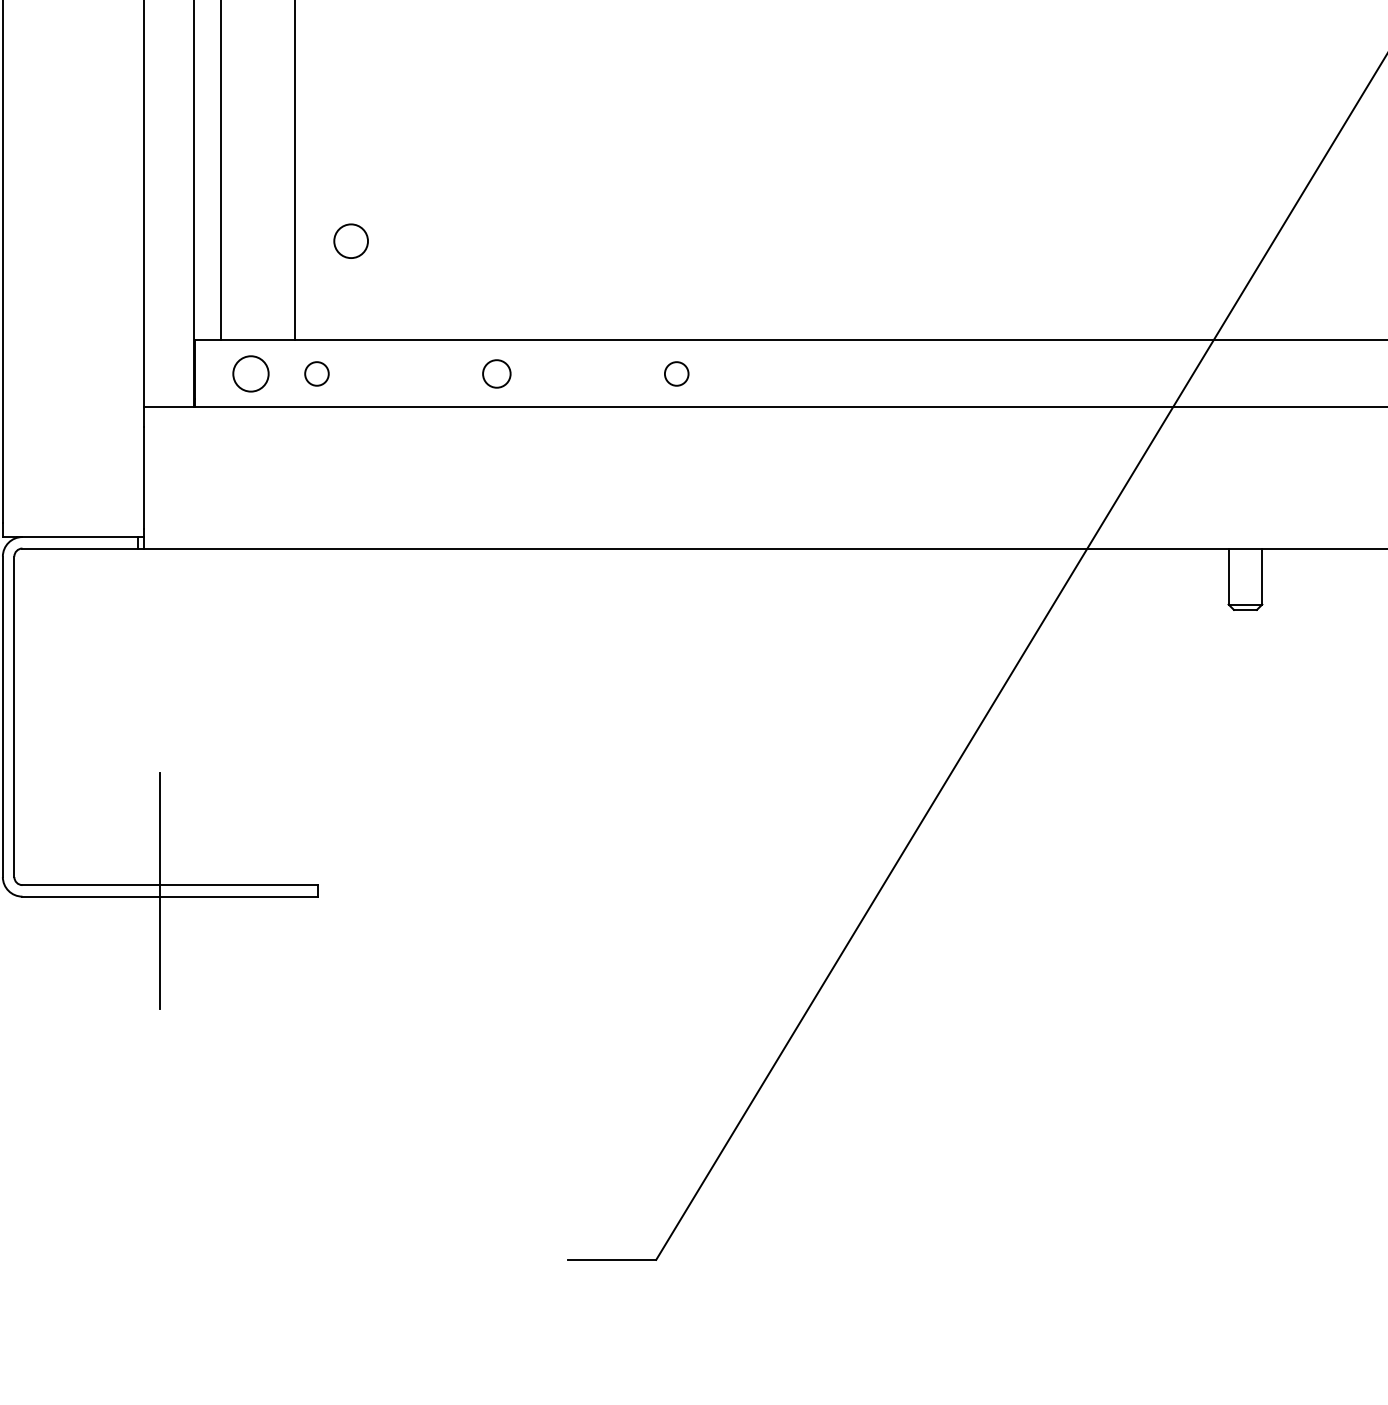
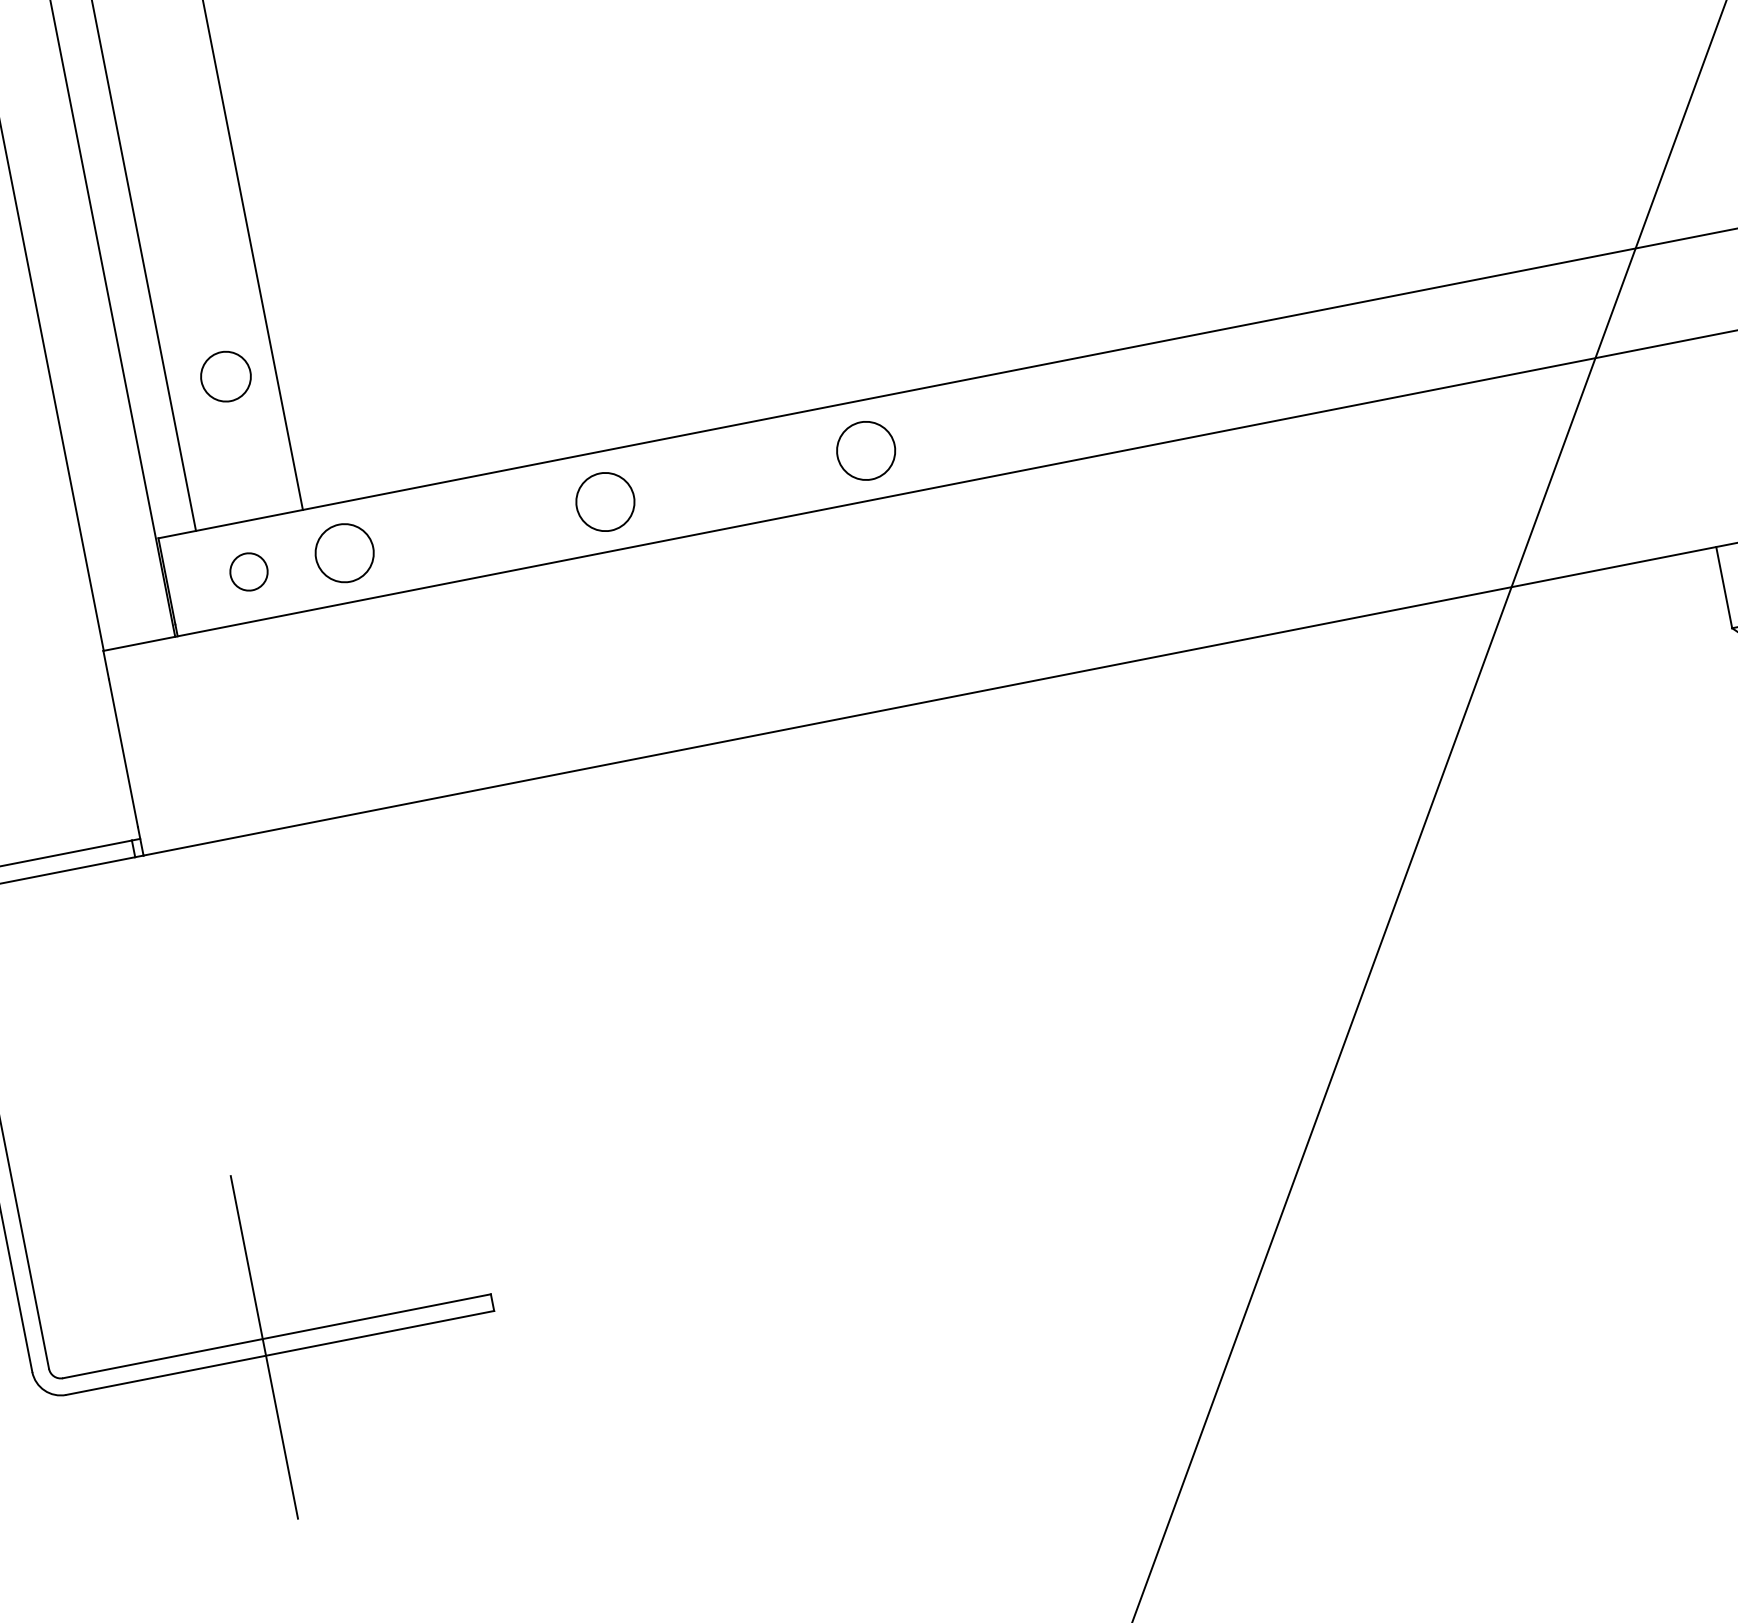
circle: (350, 240) -> (224, 375), moved
circle: (250, 373) -> (248, 571), size x0.71
circle: (316, 373) -> (343, 552), size x1.67
circle: (496, 373) -> (604, 501), size x1.43
circle: (676, 373) -> (865, 450), size x1.67

